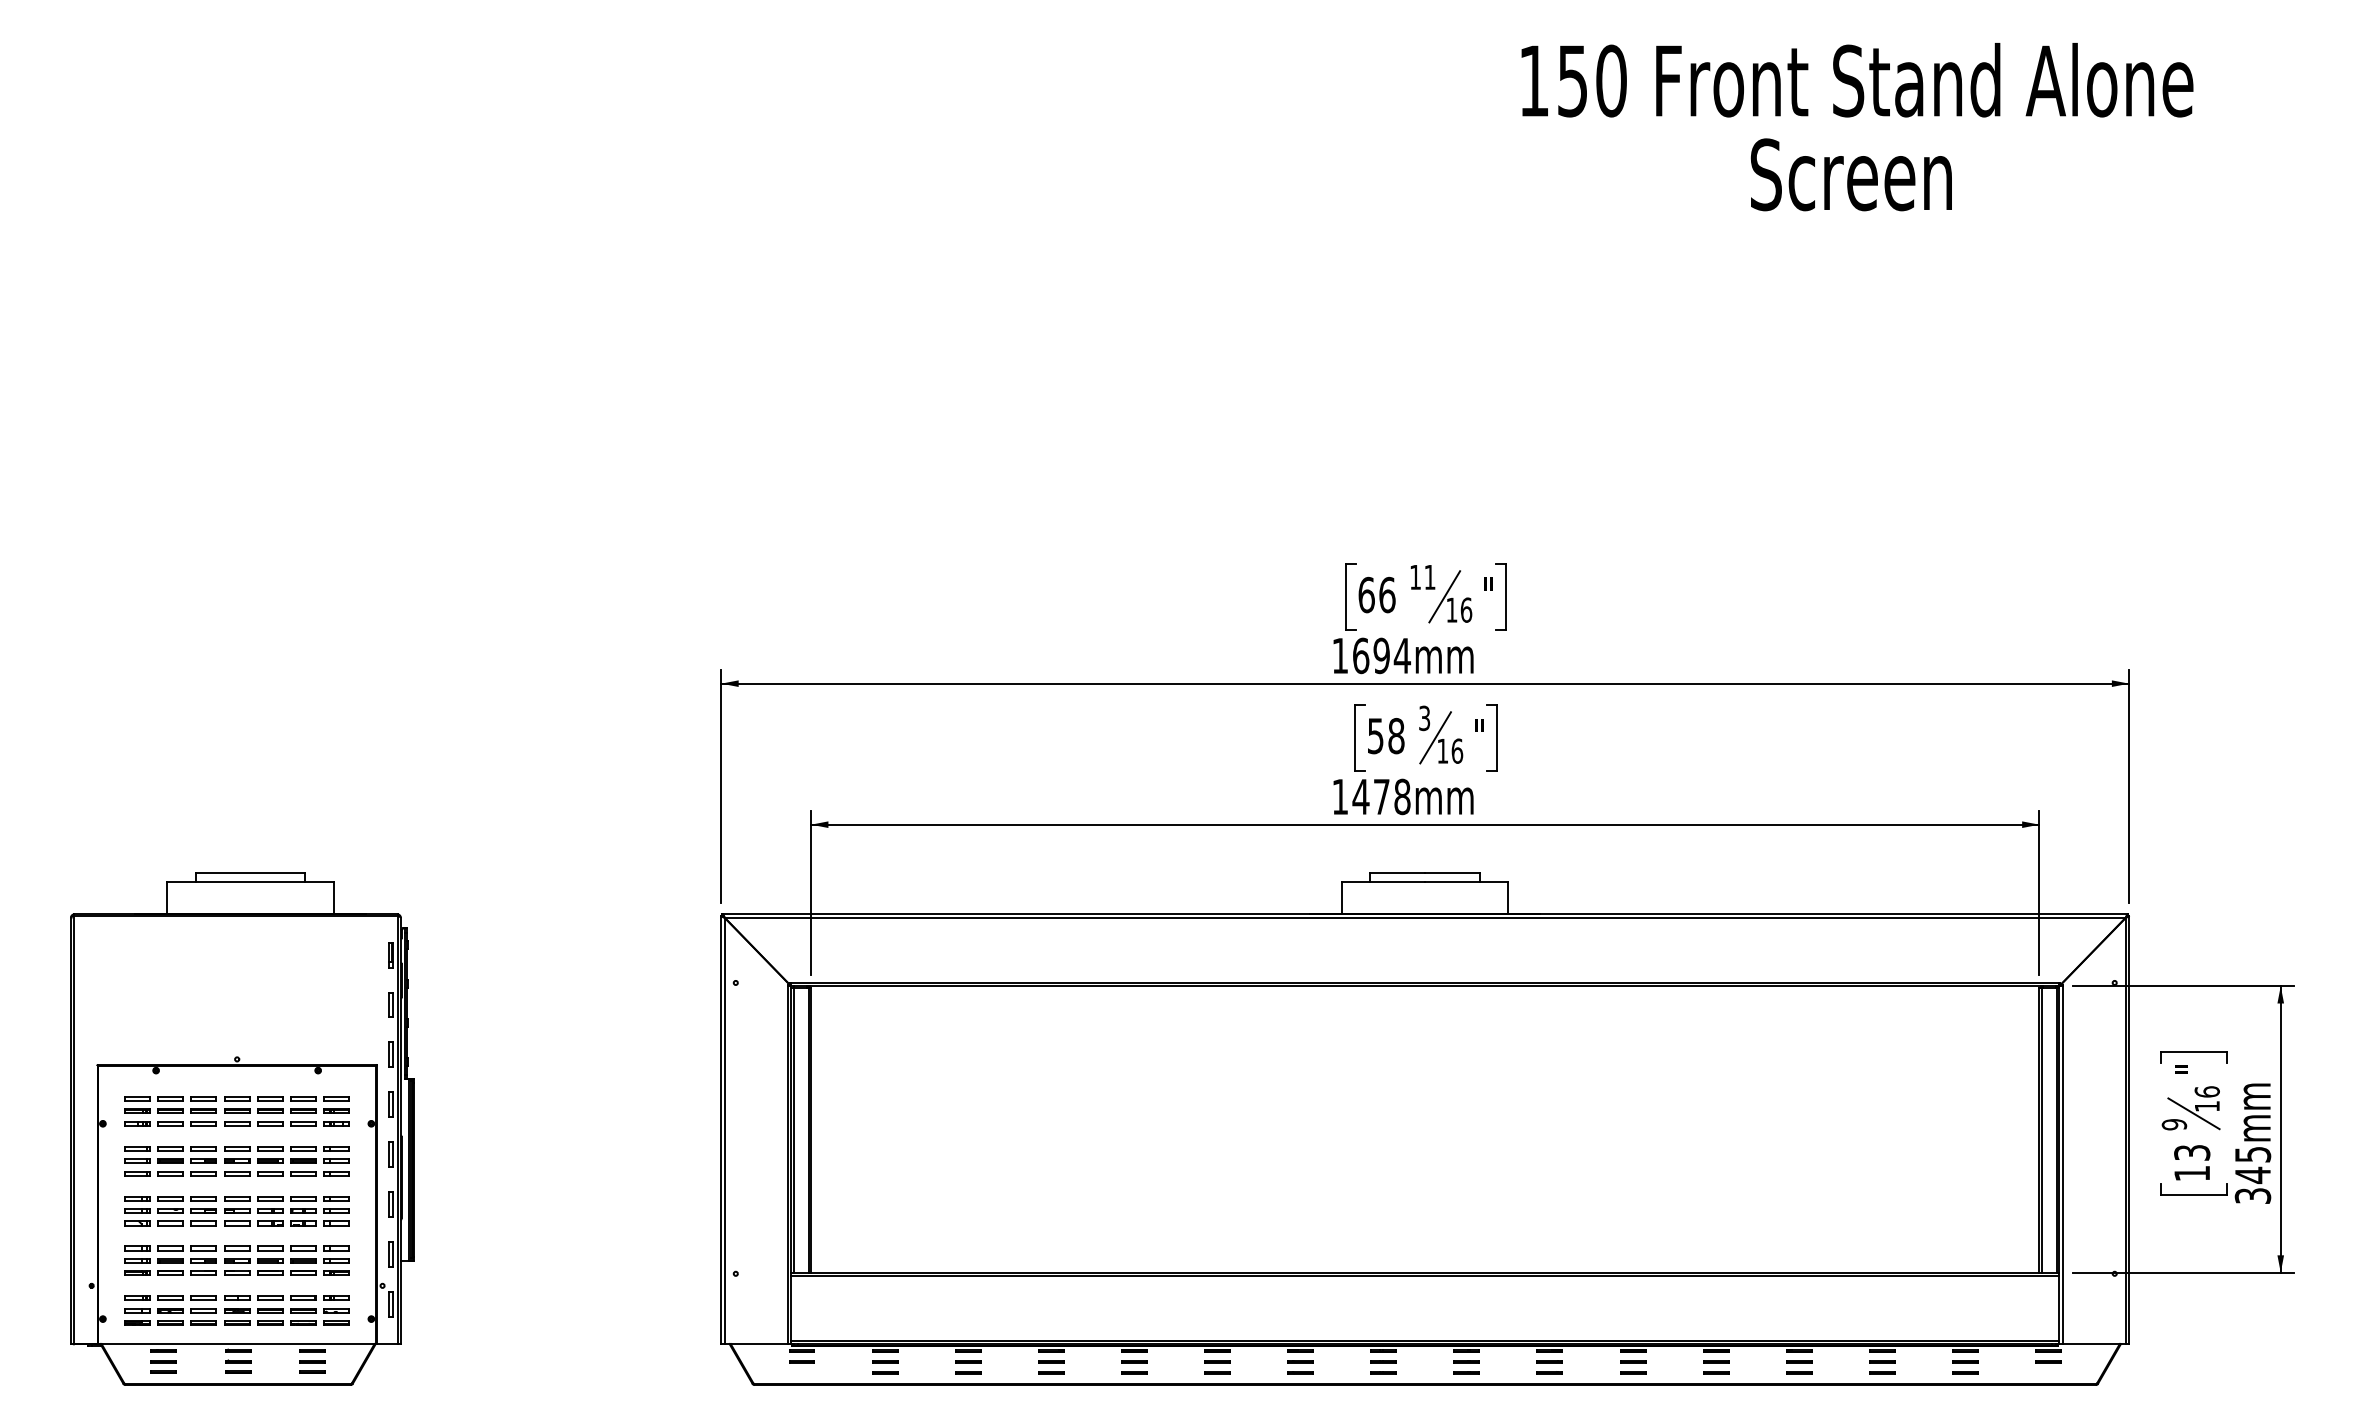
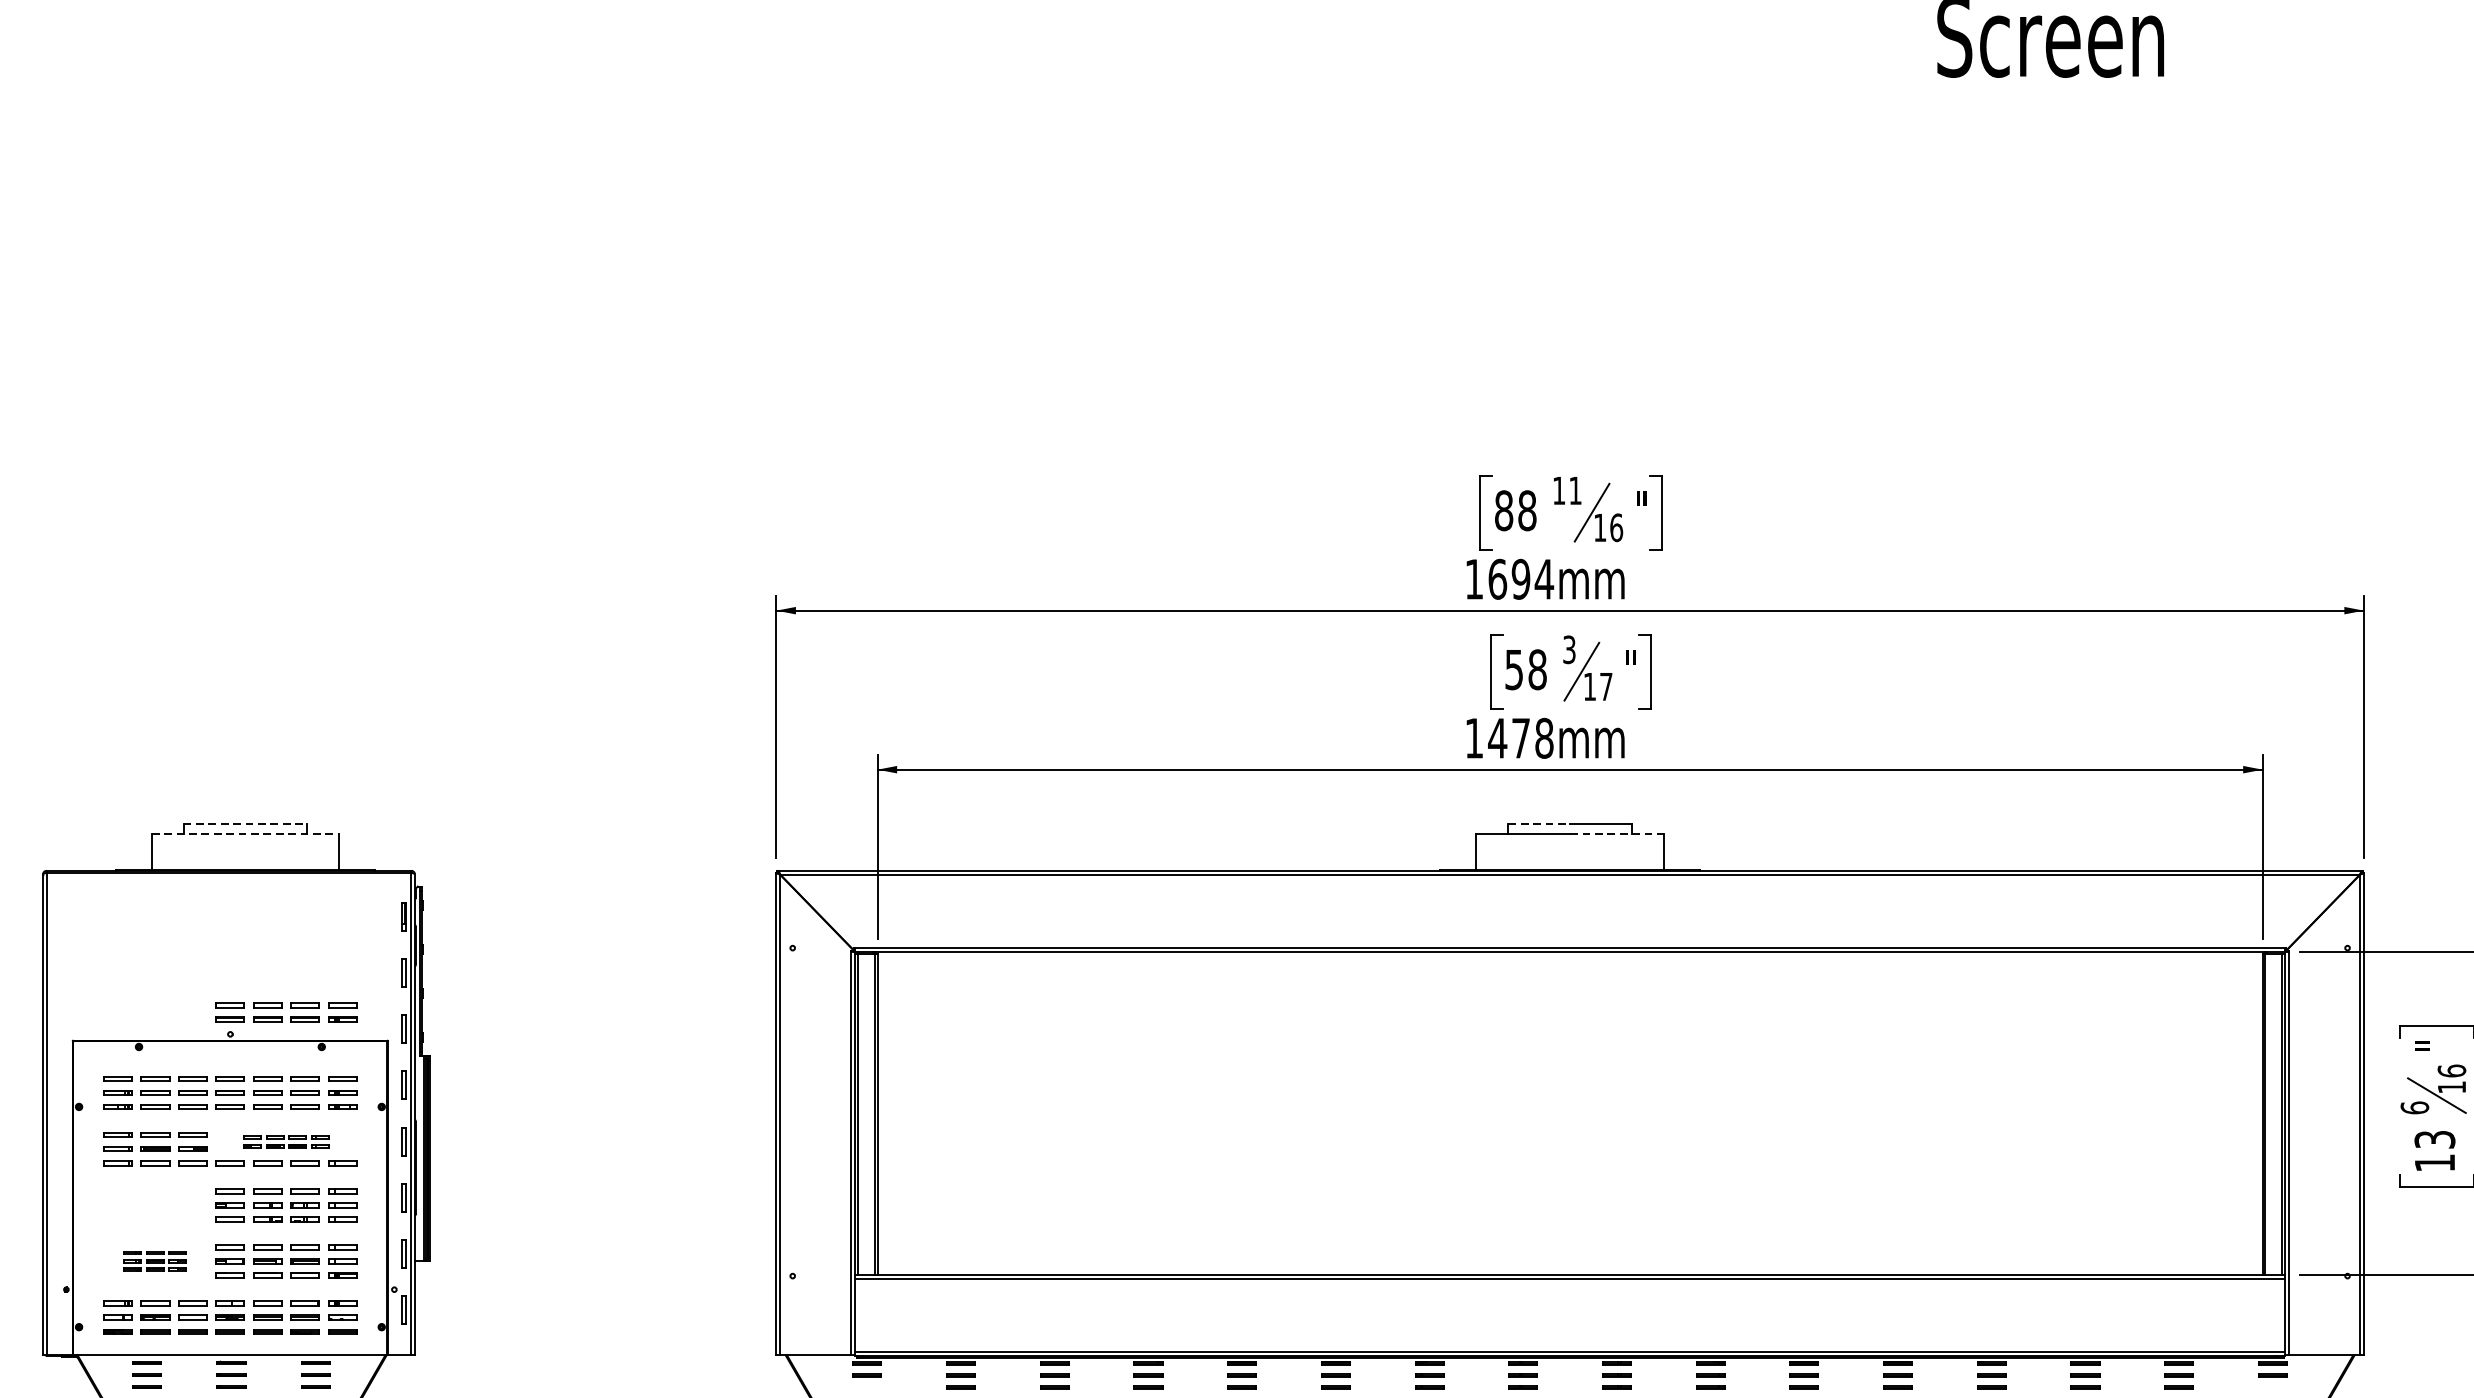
text: (1376, 594) -> (1515, 510), 66 -> 88
text: (1457, 750) -> (1606, 686), 16 -> 17
line: (250, 872) -> (245, 823), solid -> dashed
line: (1398, 872) -> (1539, 823), solid -> dashed
line: (250, 881) -> (245, 833), solid -> dashed
line: (1466, 881) -> (1616, 833), solid -> dashed
part: (286, 1039) -> (286, 1011), added
text: (2174, 1124) -> (2414, 1107), 9 -> 6
part: (286, 1154) -> (286, 1141), size x0.6
part: (170, 1211) -> (155, 1205), removed
part: (170, 1260) -> (155, 1261), size x0.6

